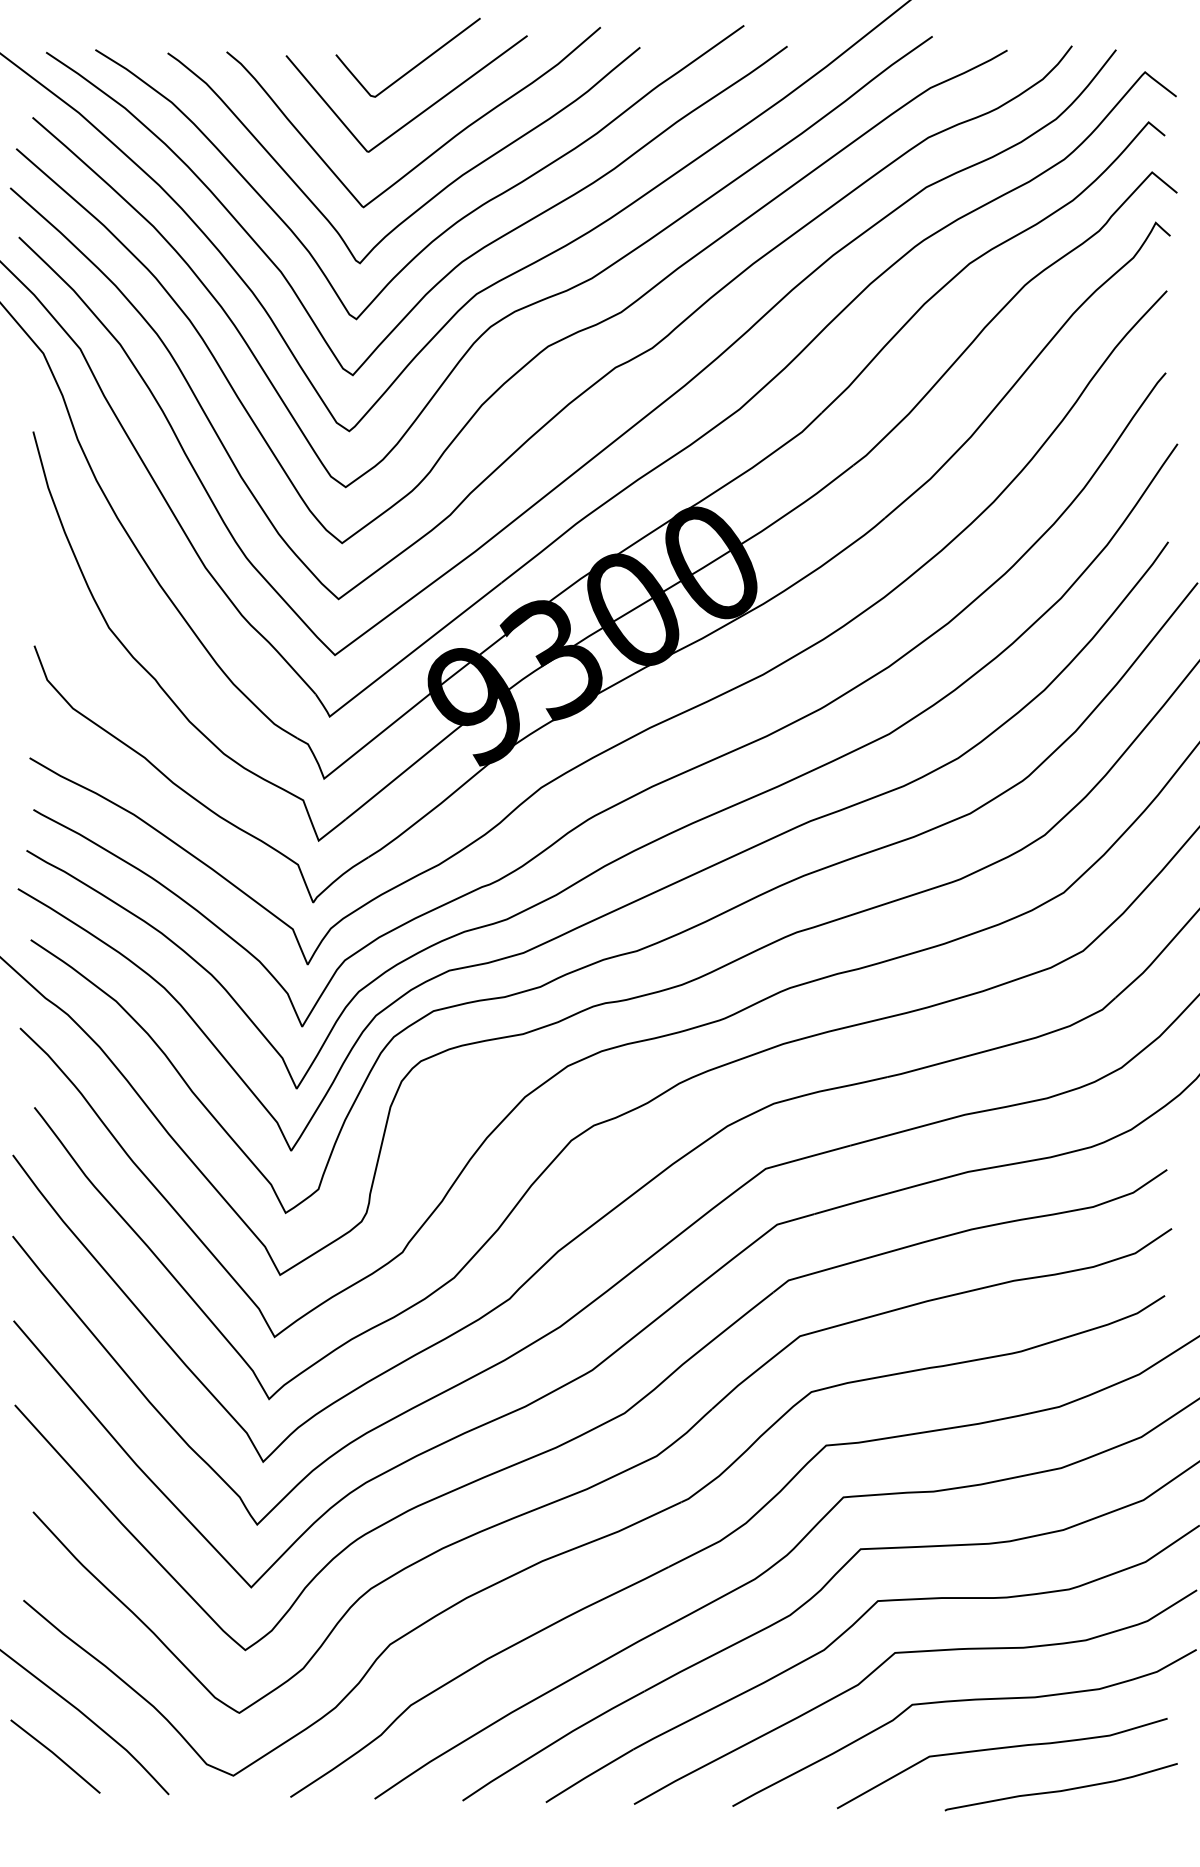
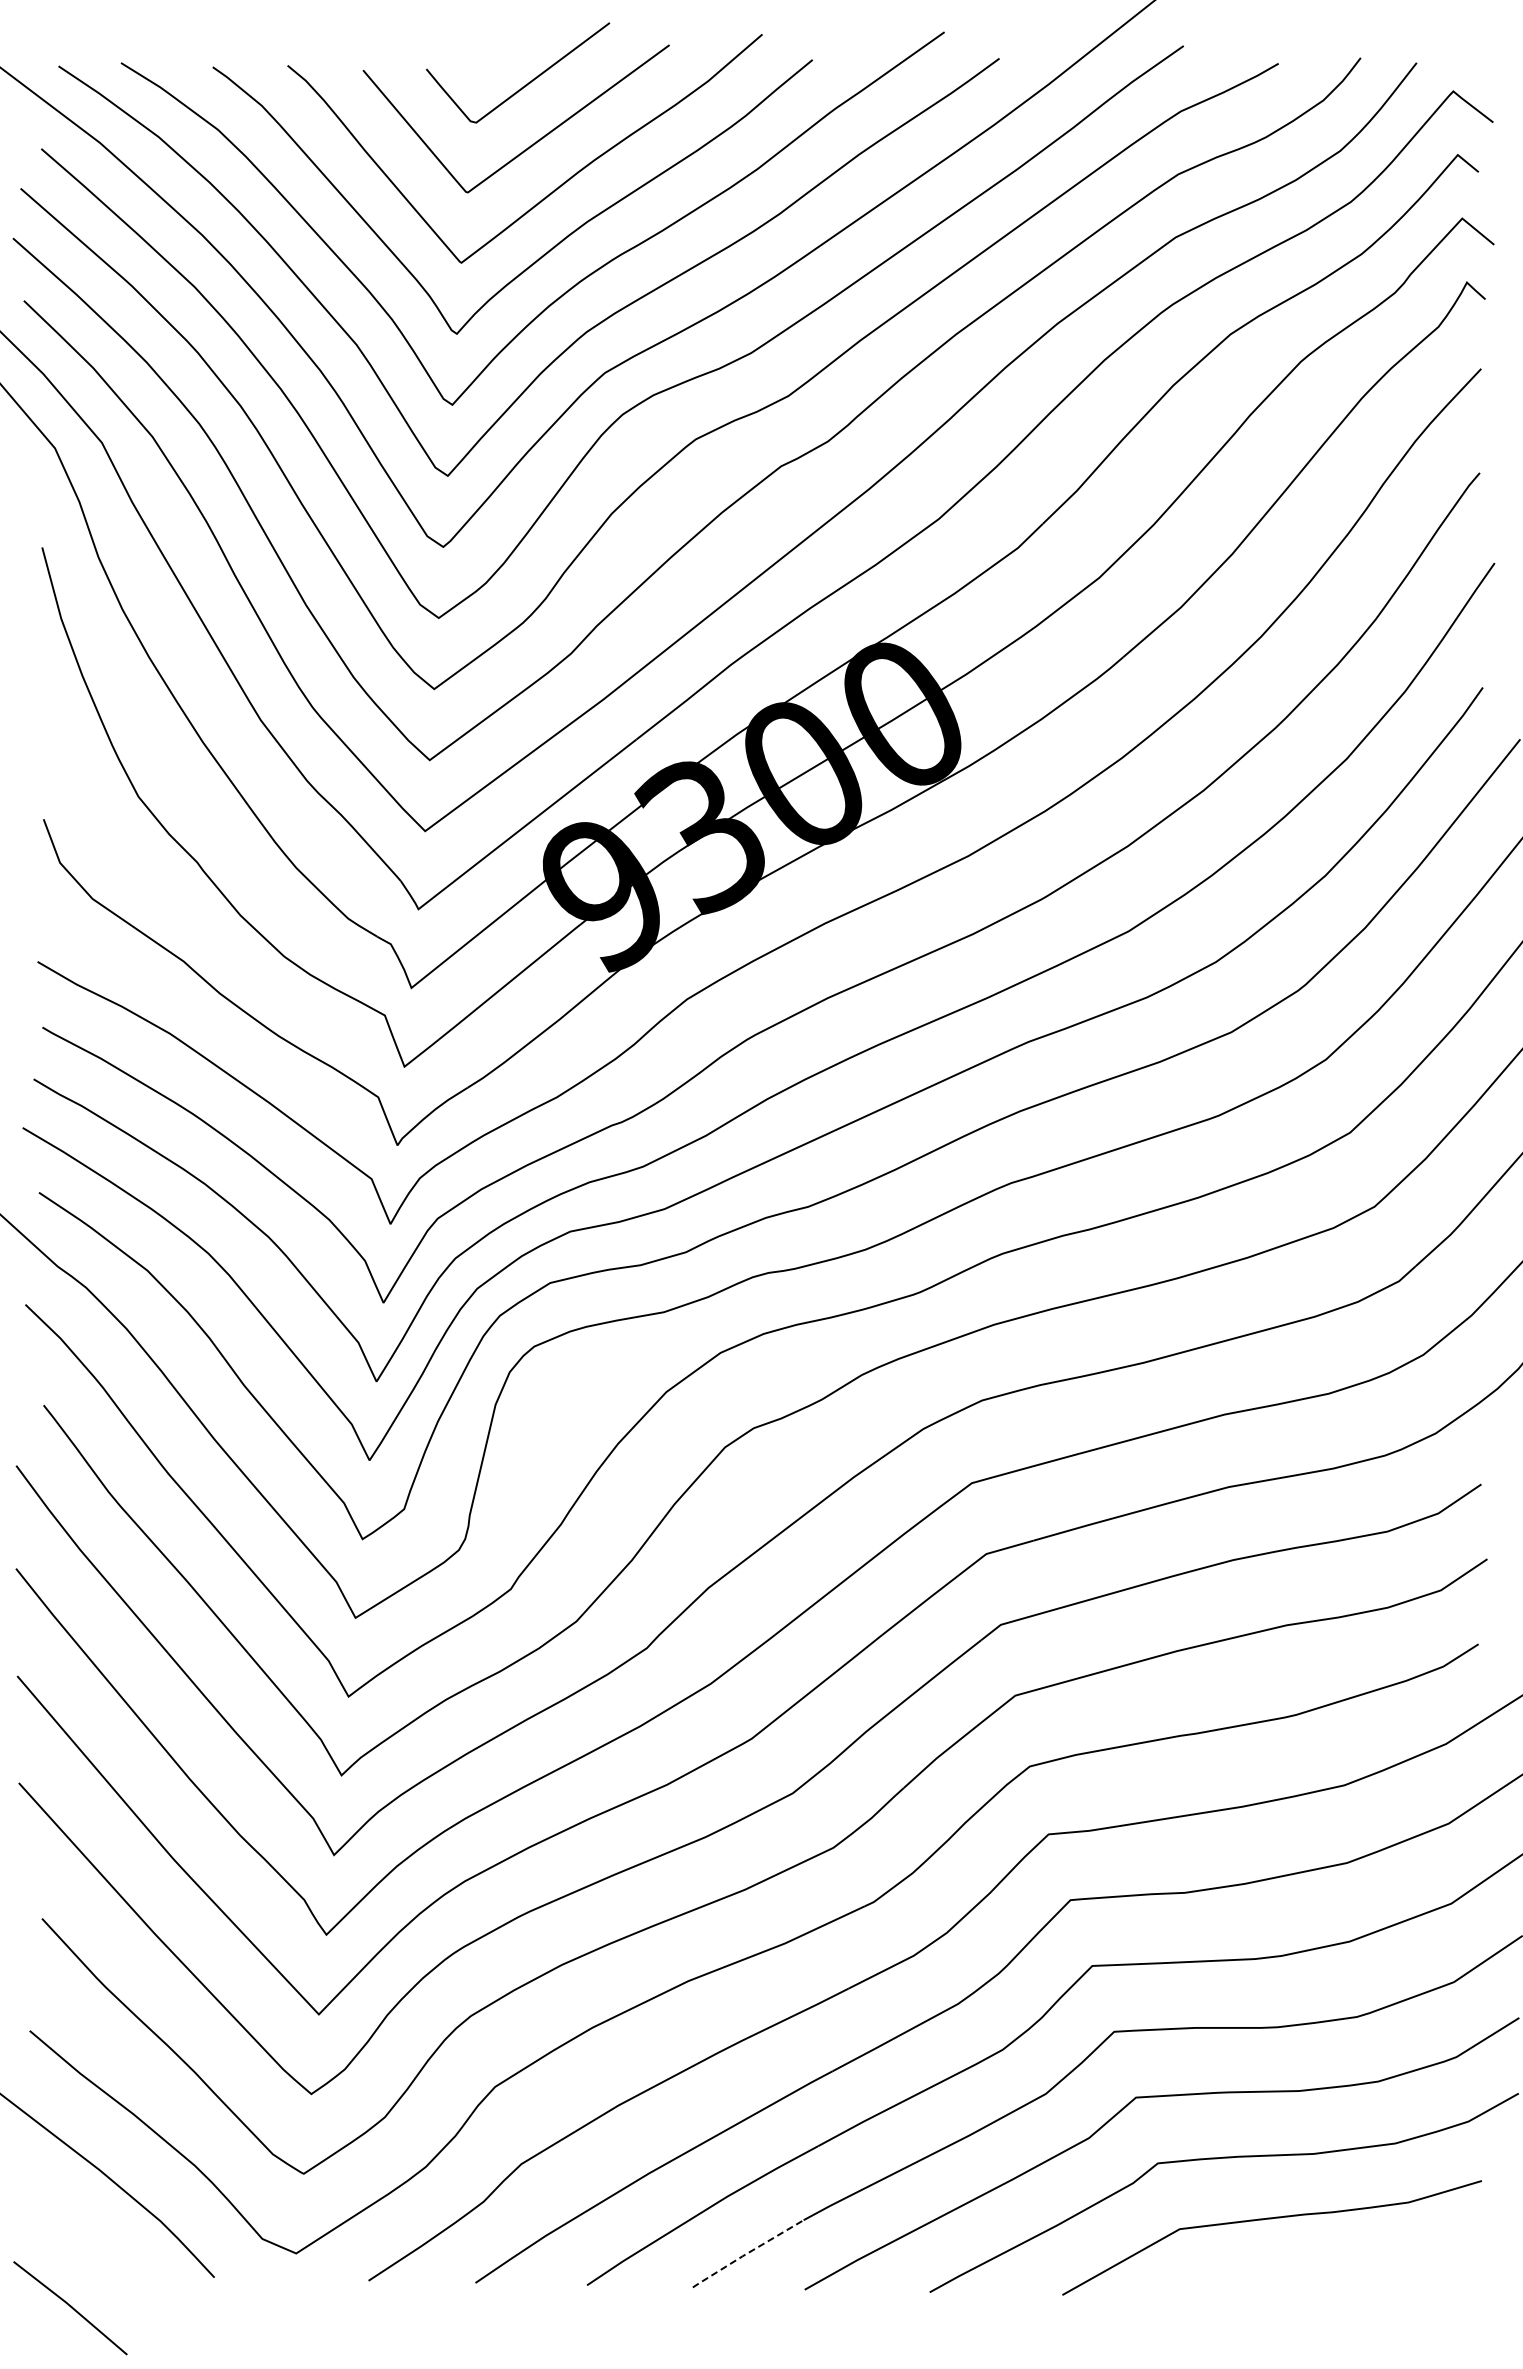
line: (55, 1756) -> (70, 2307), moved
line: (588, 1775) -> (746, 2253), solid -> dashed
curve: (1061, 1789) -> (1347, 2271), removed

